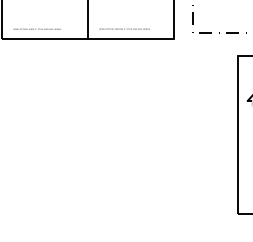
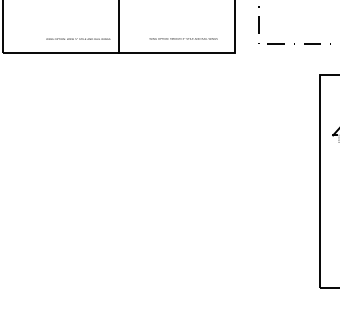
text: (36, 28) -> (77, 38), moved
text: (124, 28) -> (183, 38), moved

